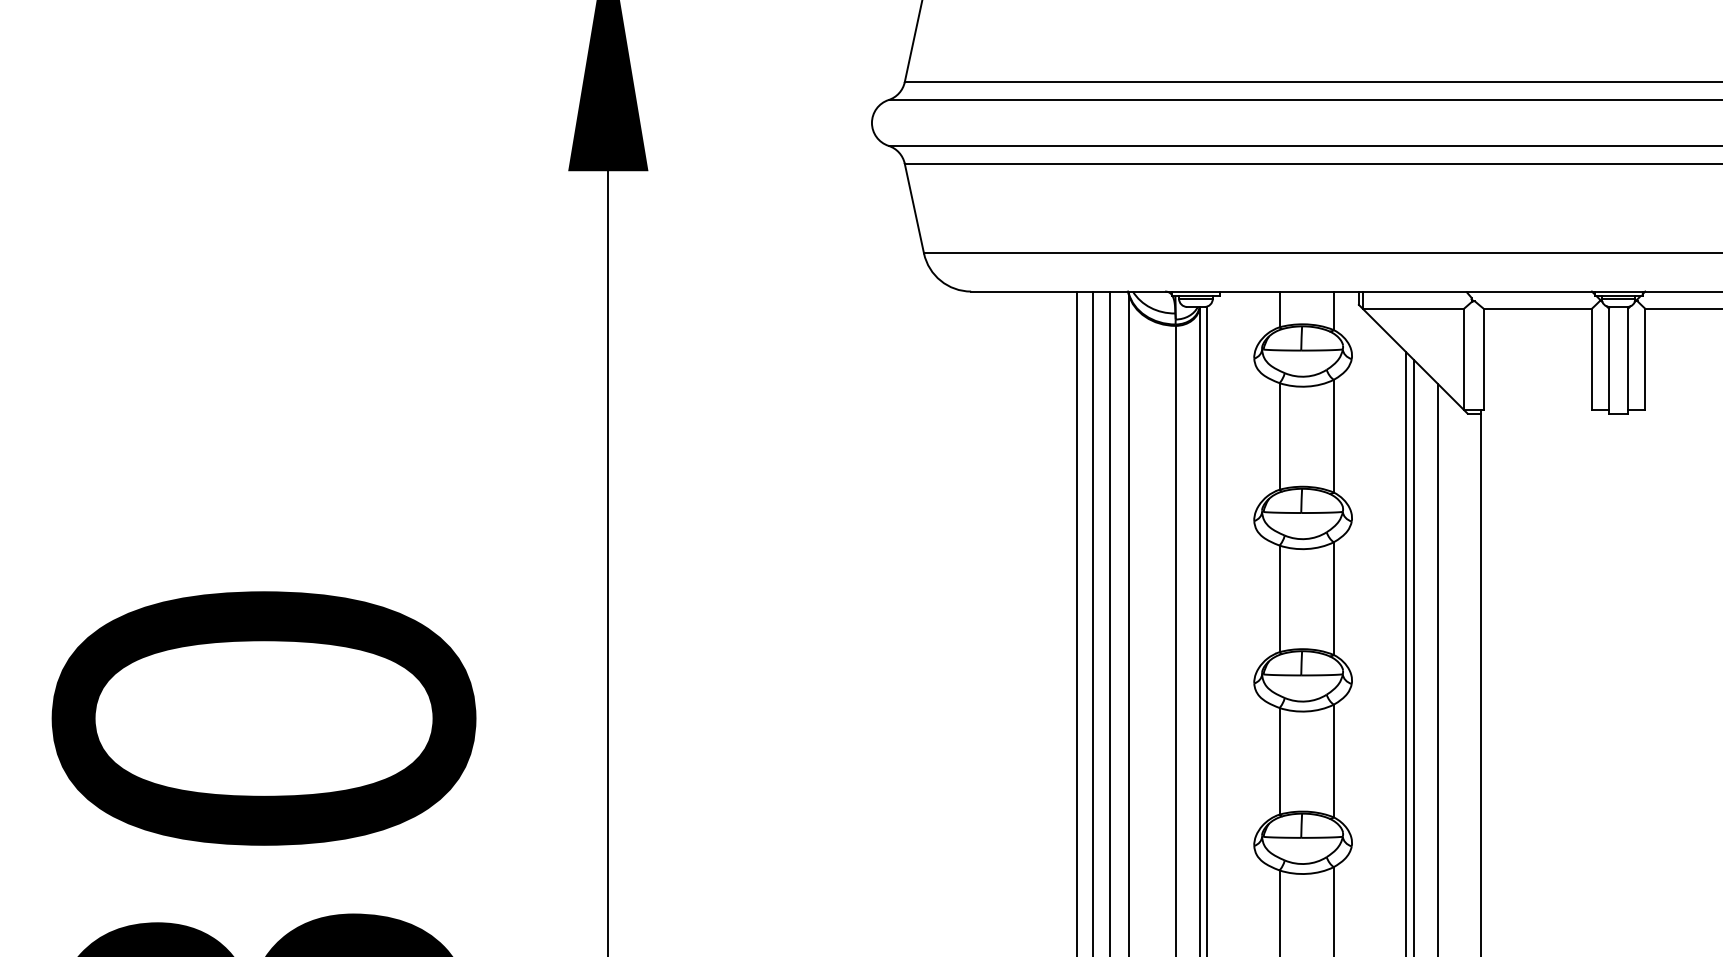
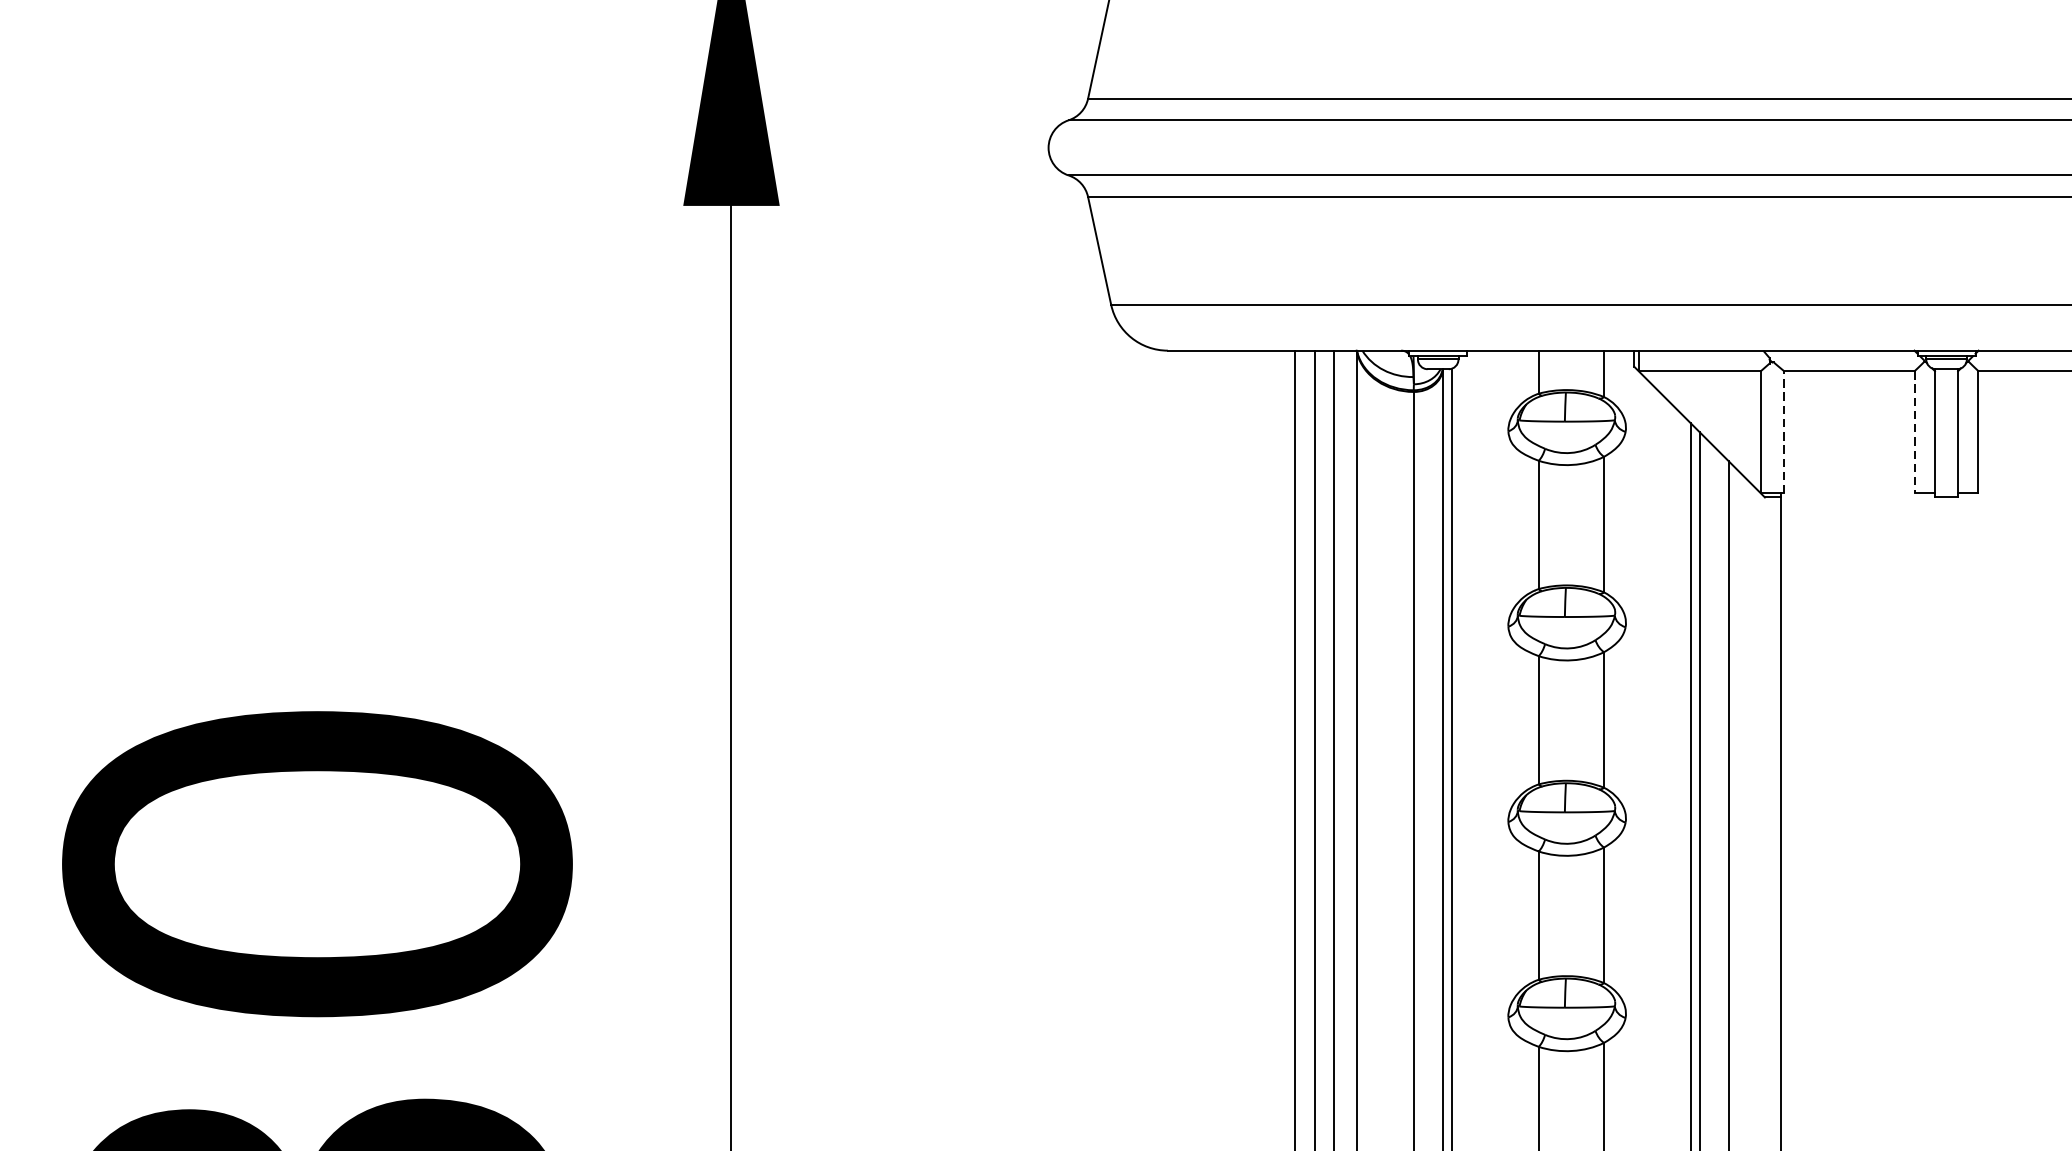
line: (1483, 359) -> (1784, 432), solid -> dashed
line: (1592, 359) -> (1915, 432), solid -> dashed

